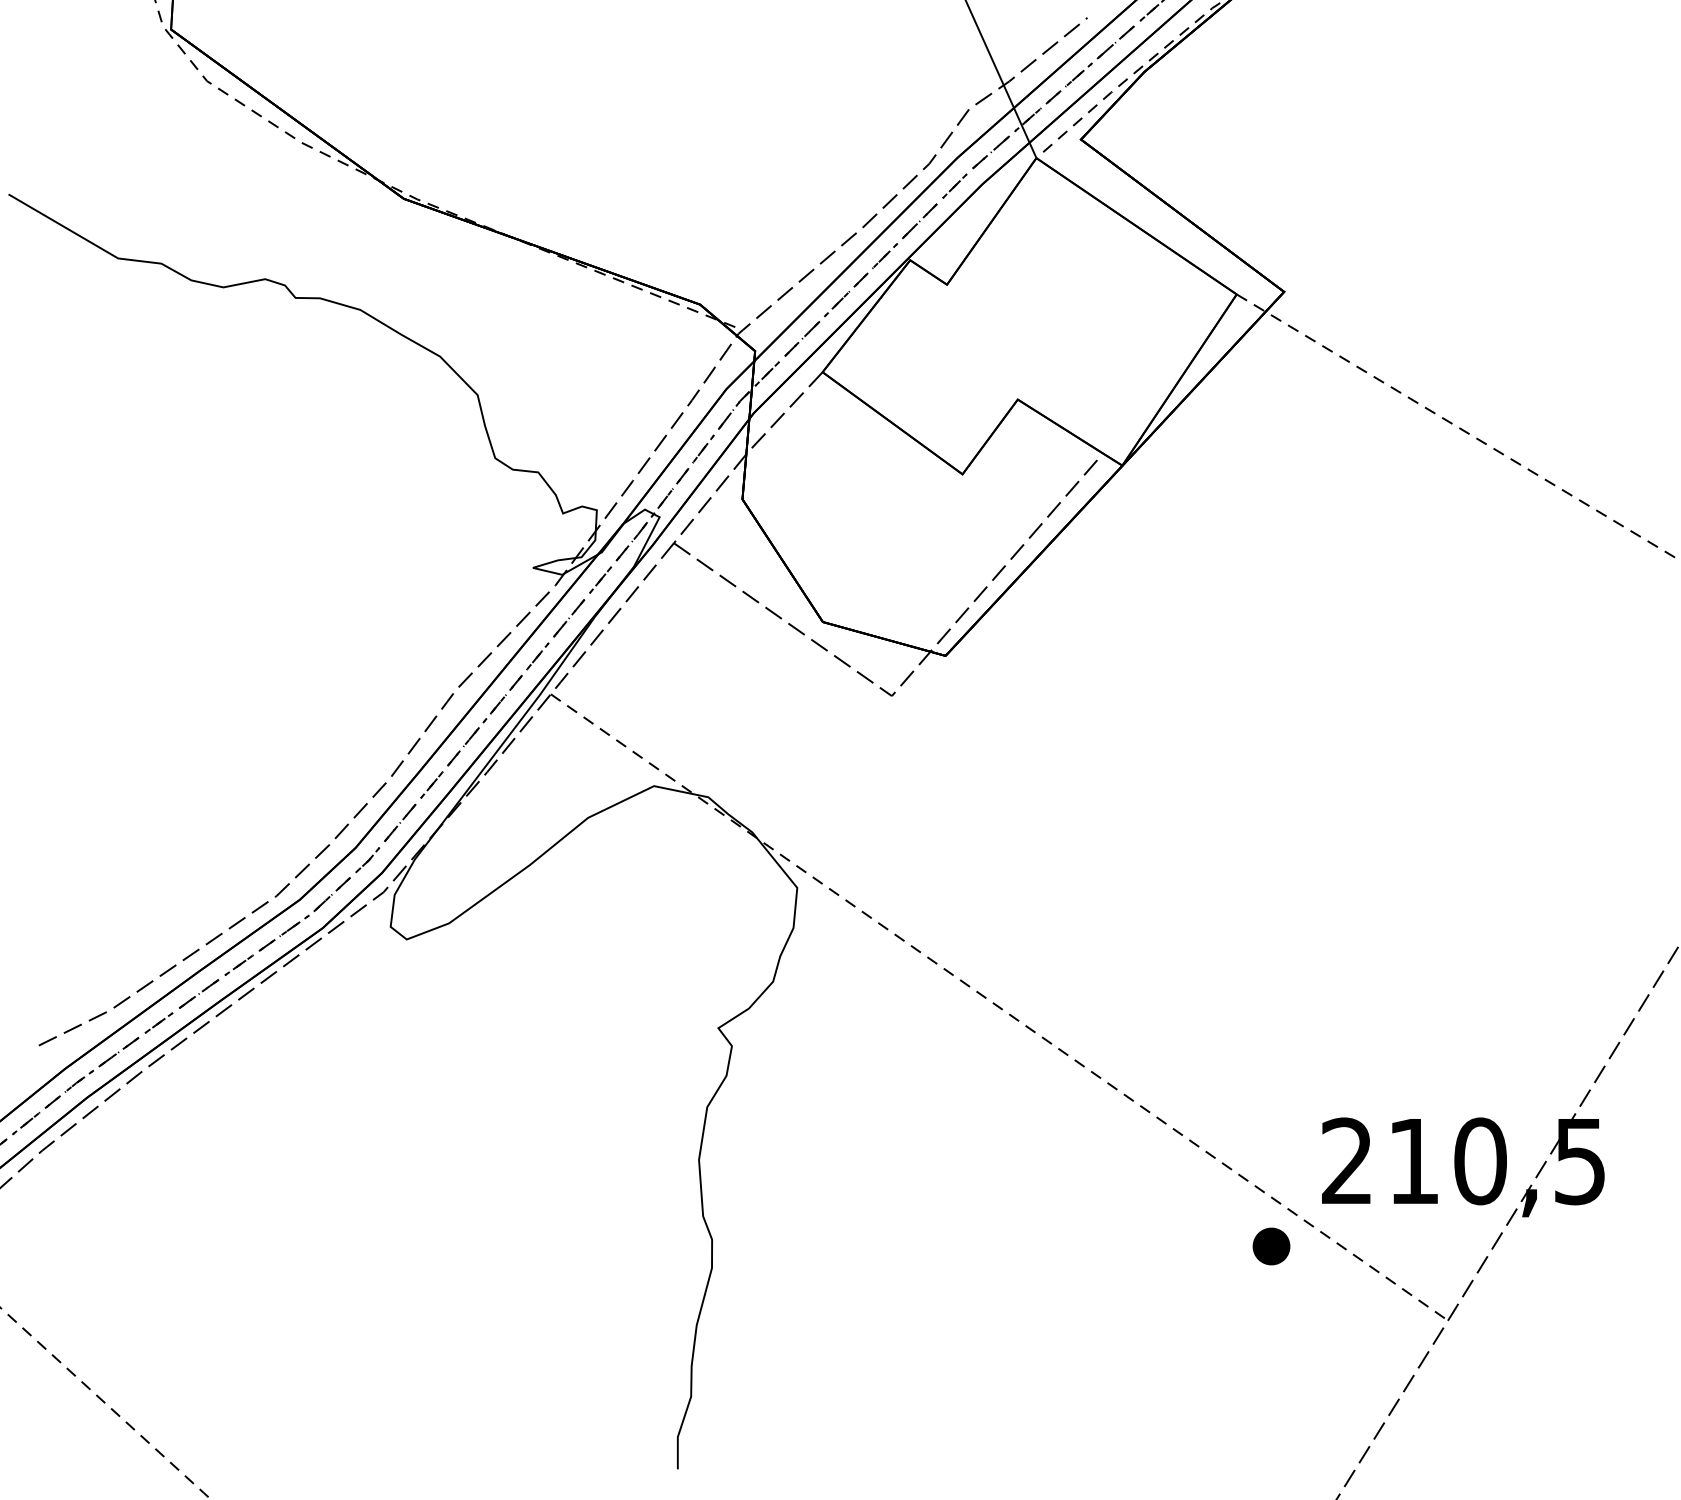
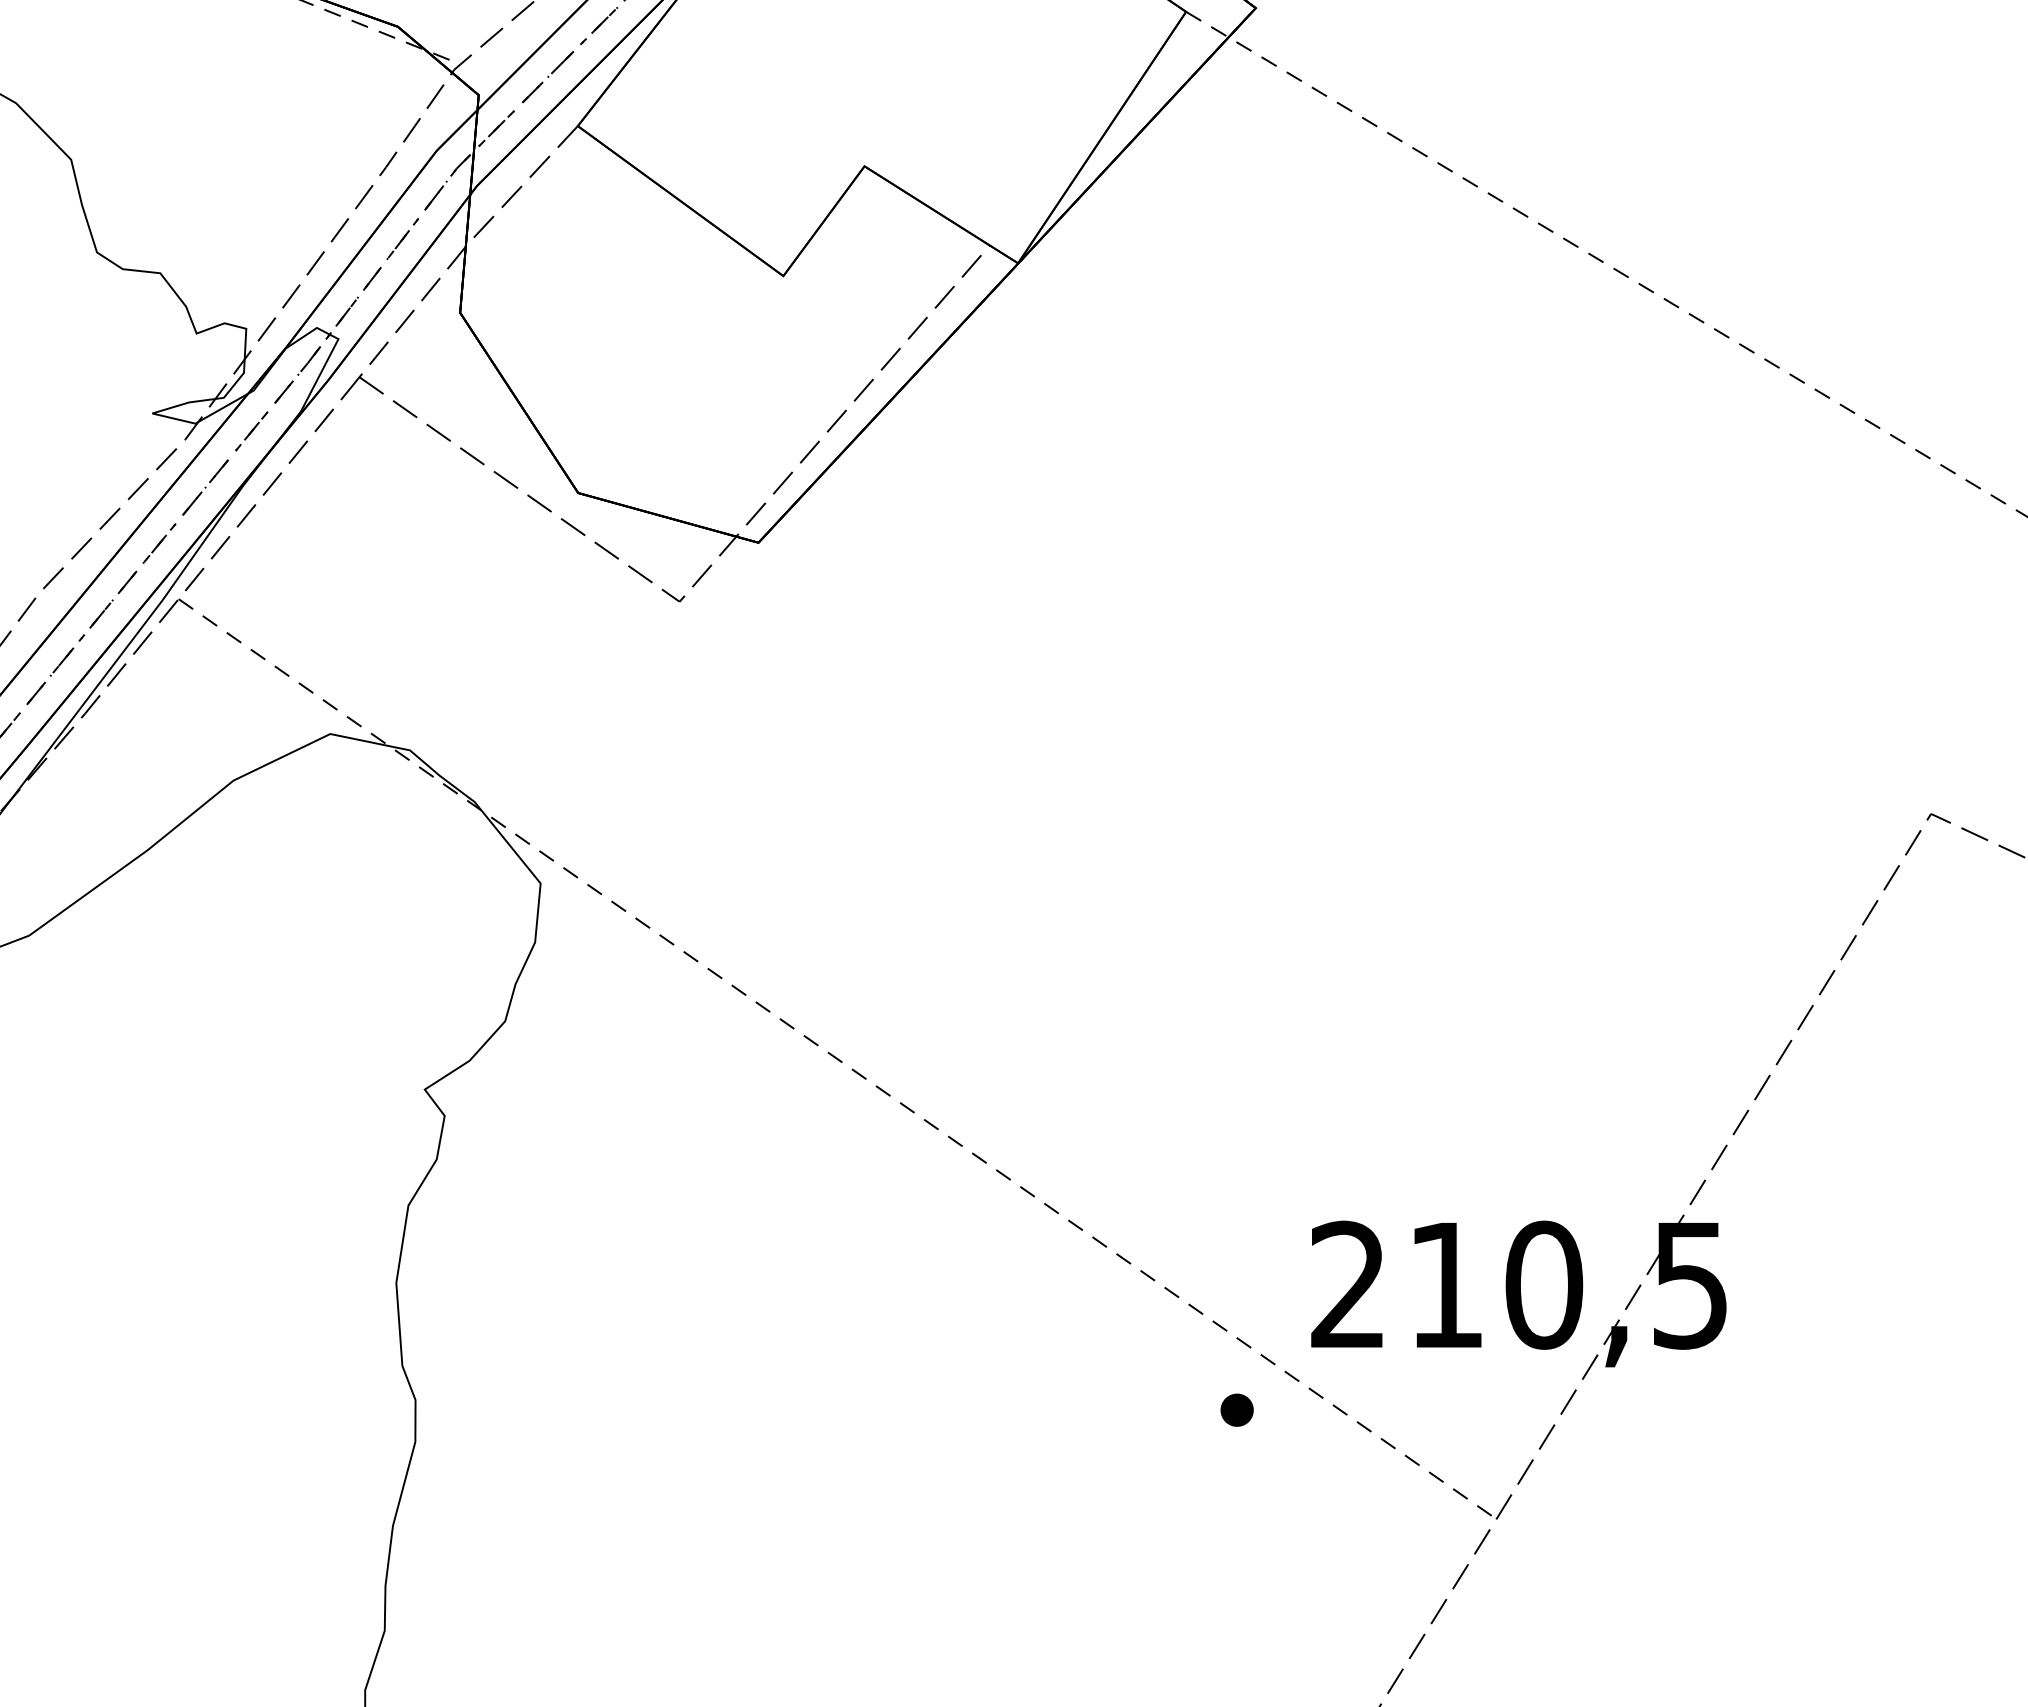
part: (1271, 1246) -> (1237, 1410), size x0.6

